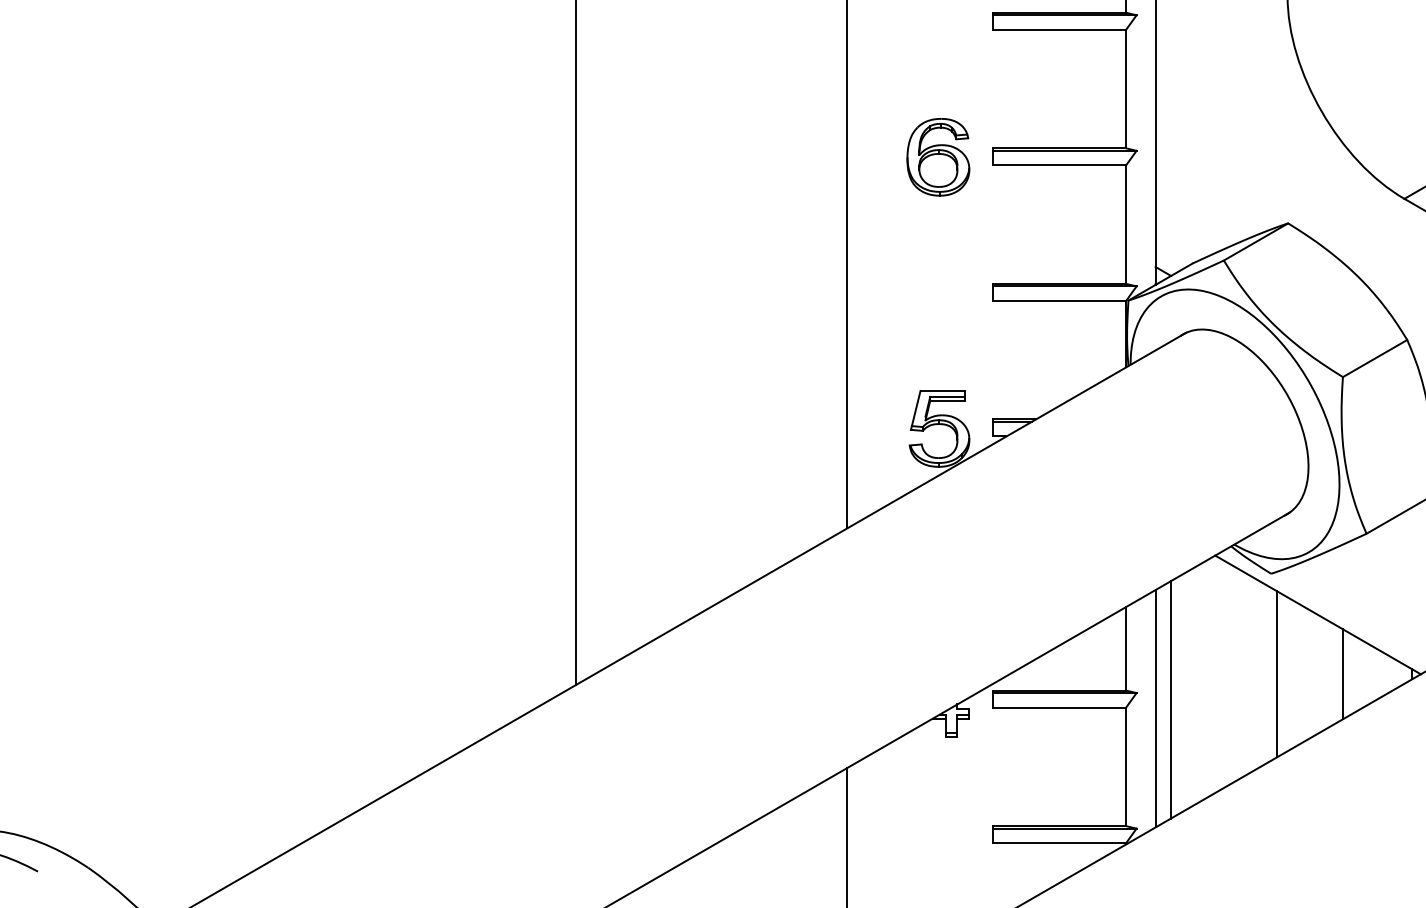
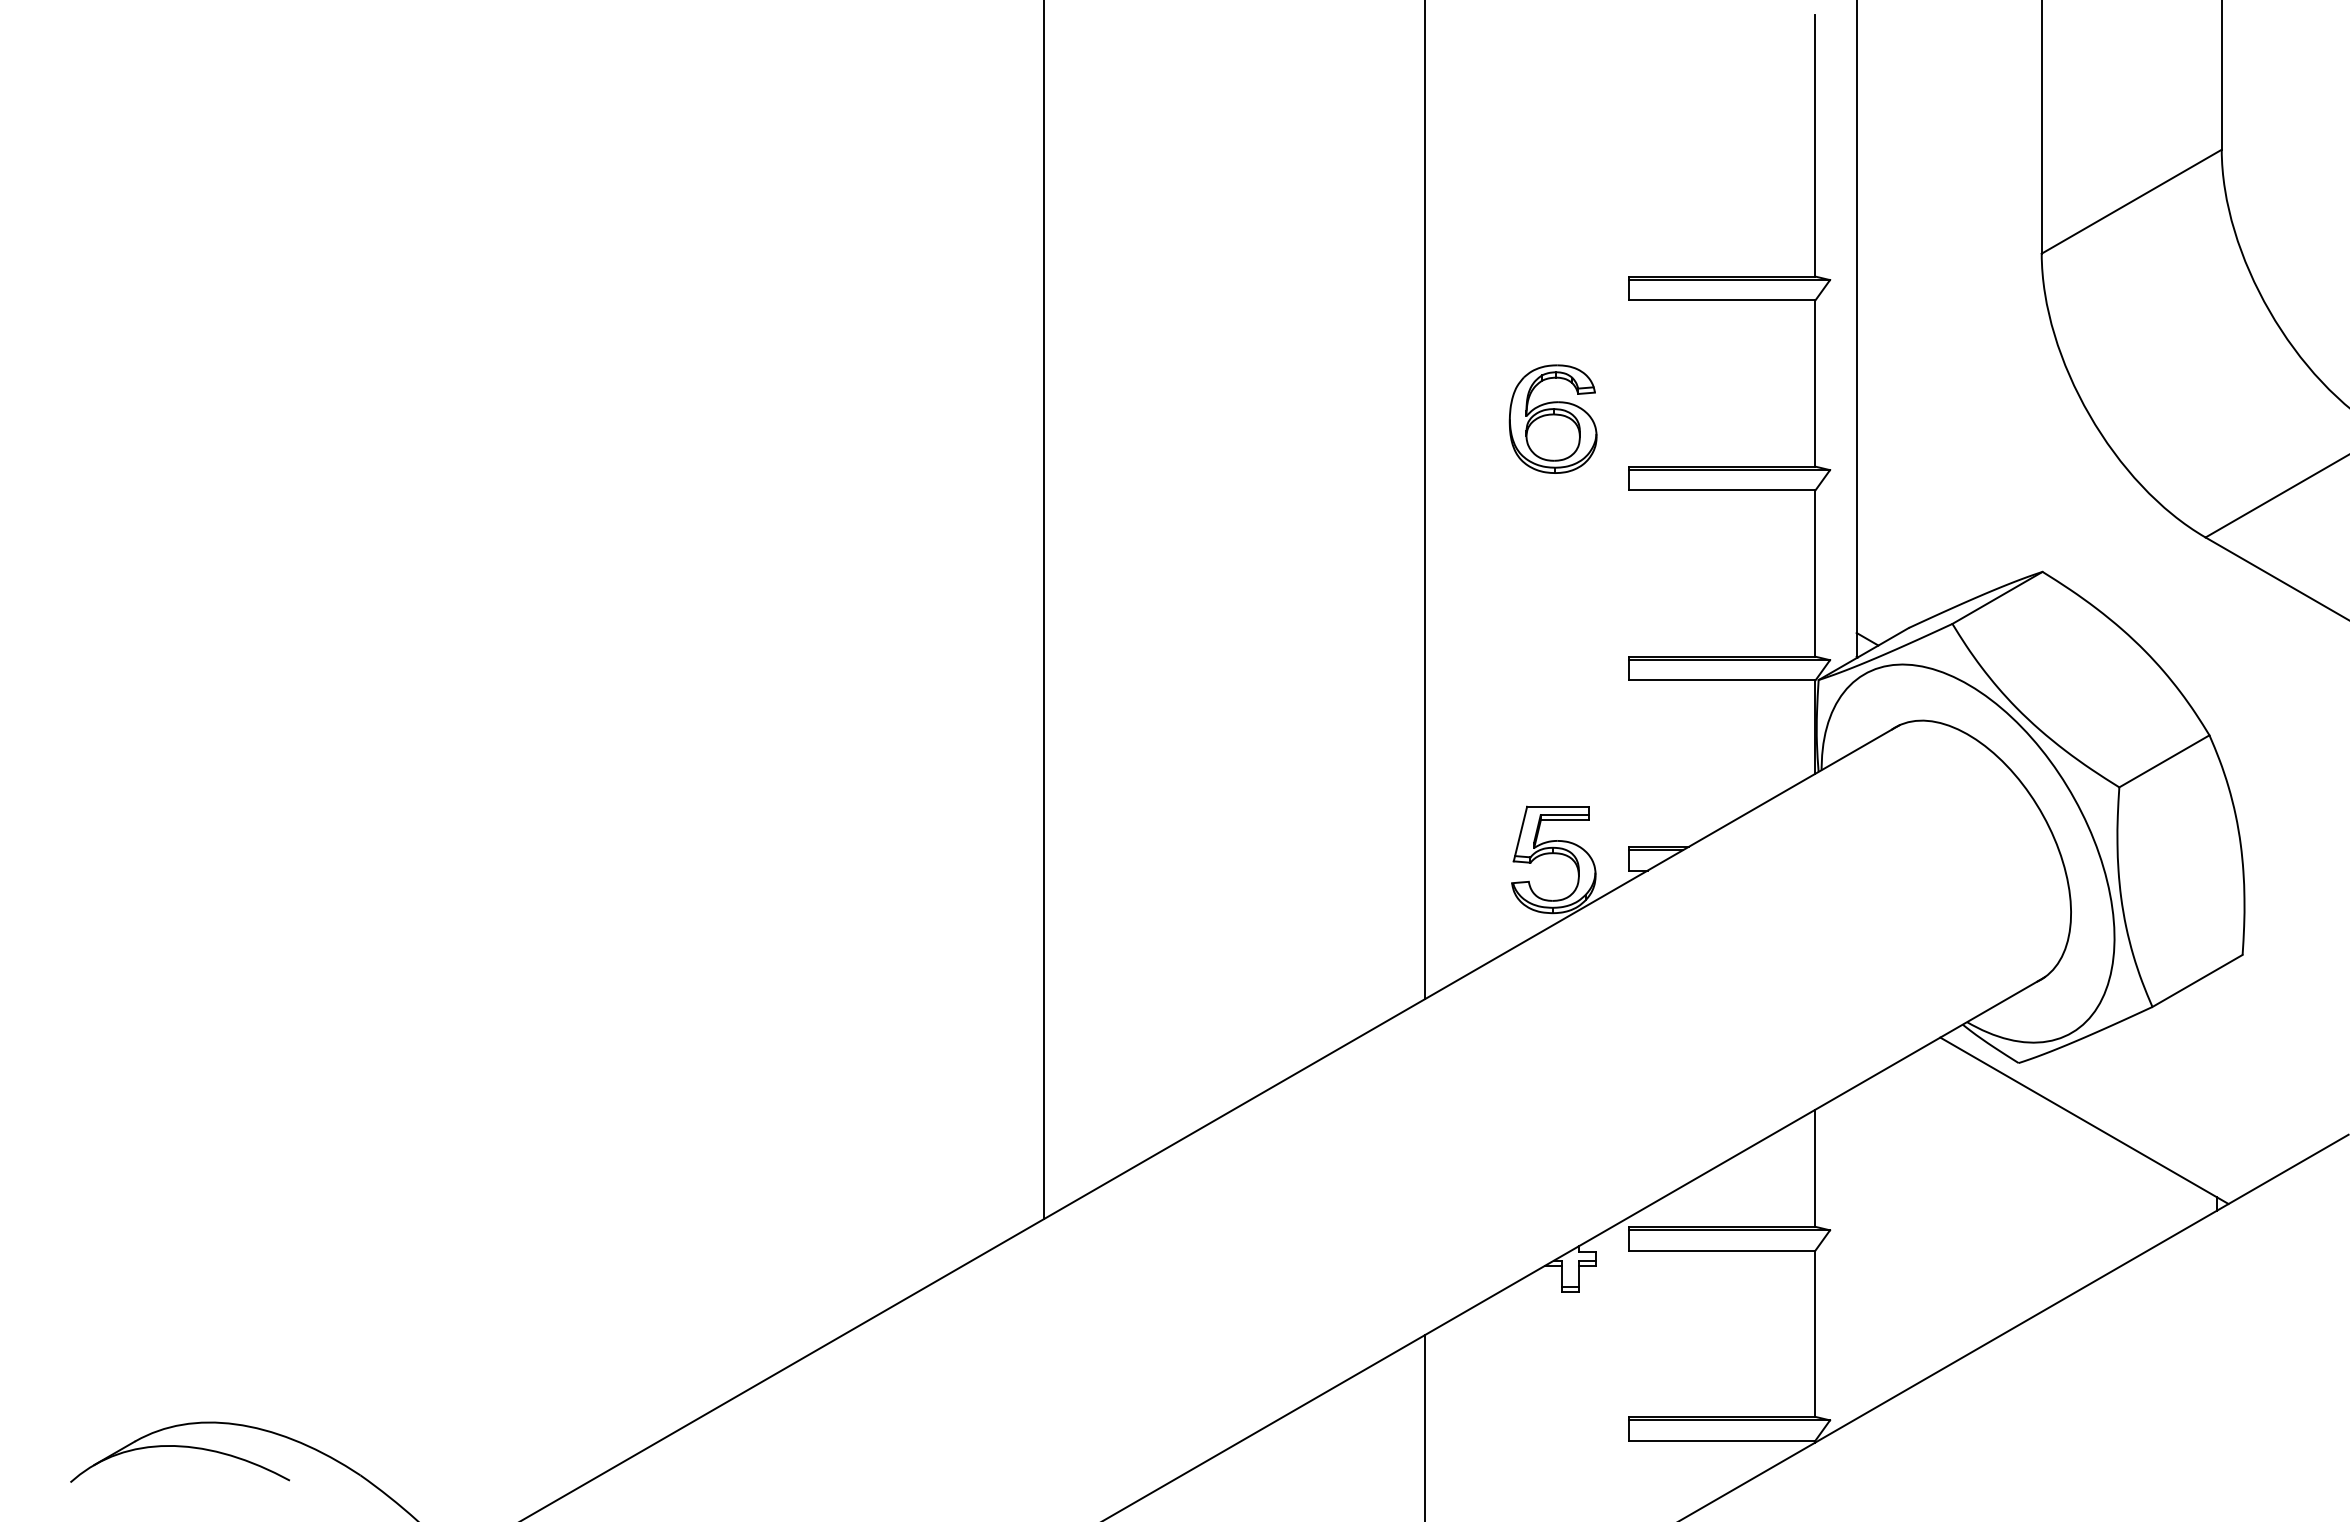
part: (937, 156) -> (1552, 418), moved
line: (1276, 673) -> (2026, 1203), removed
line: (1343, 673) -> (2119, 1203), removed
line: (1171, 699) -> (1878, 1239), removed
line: (1155, 708) -> (1856, 1251), removed

